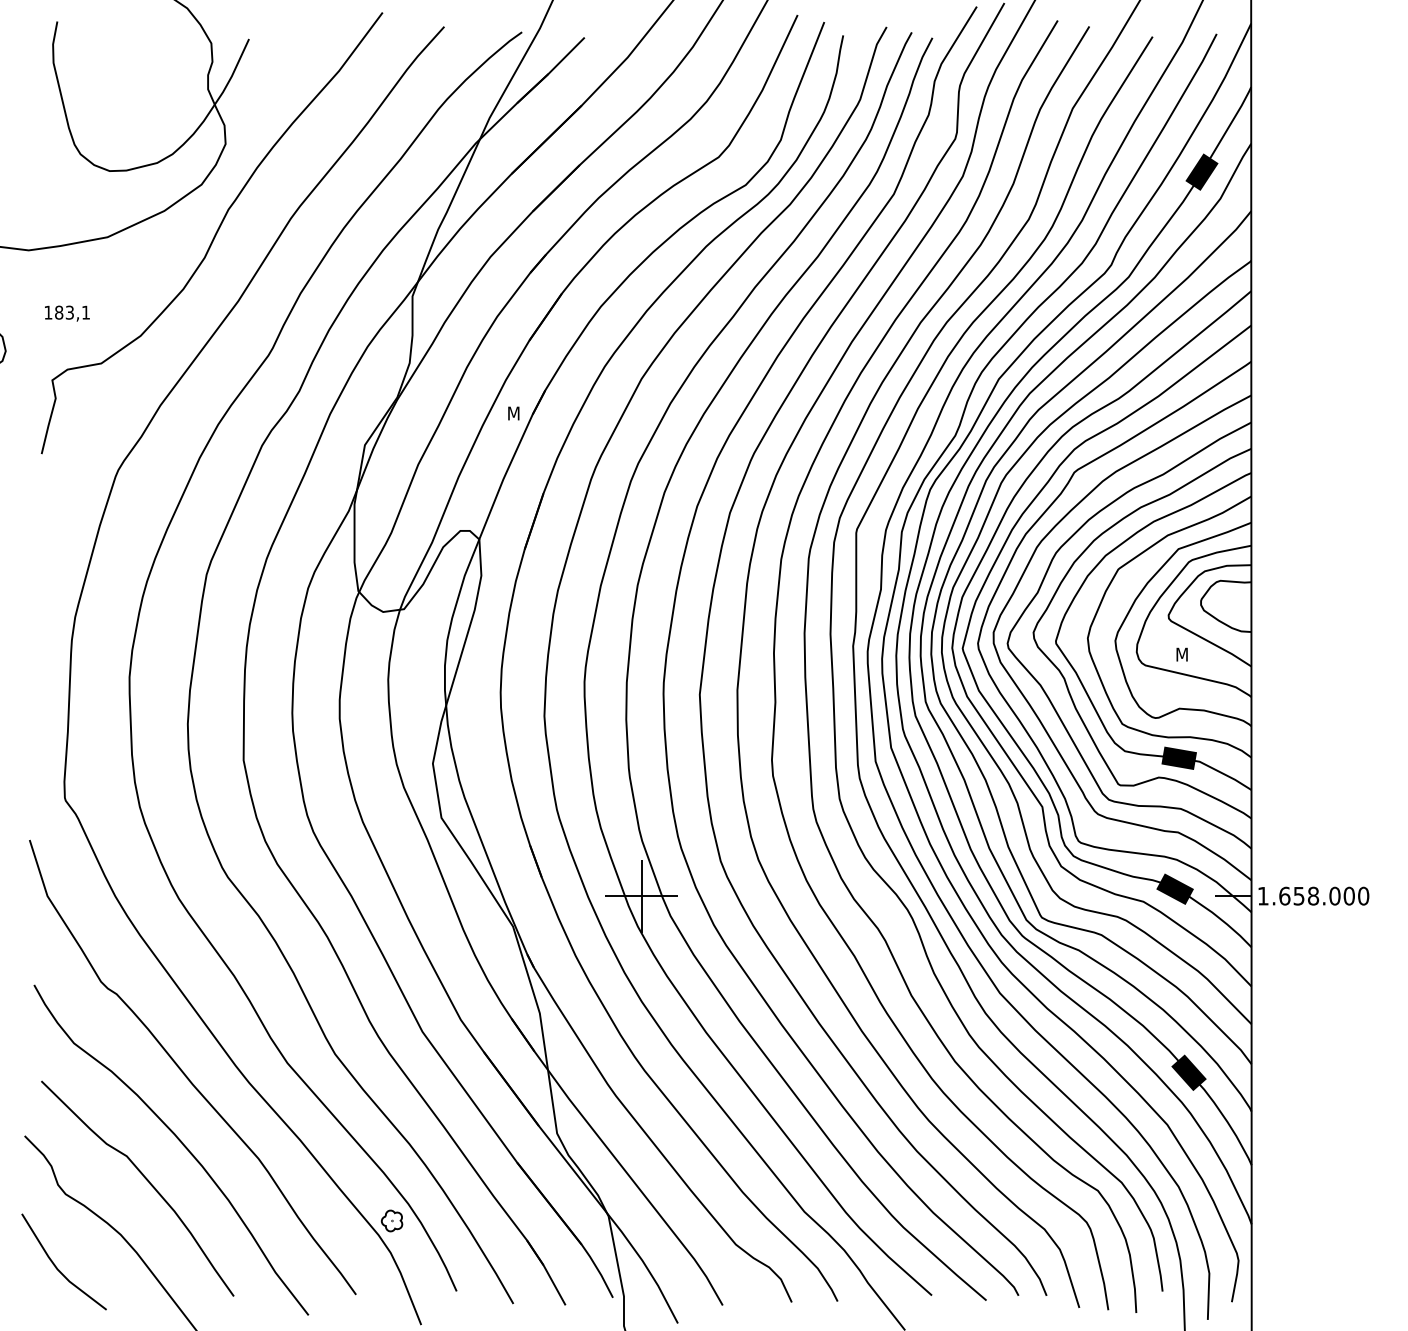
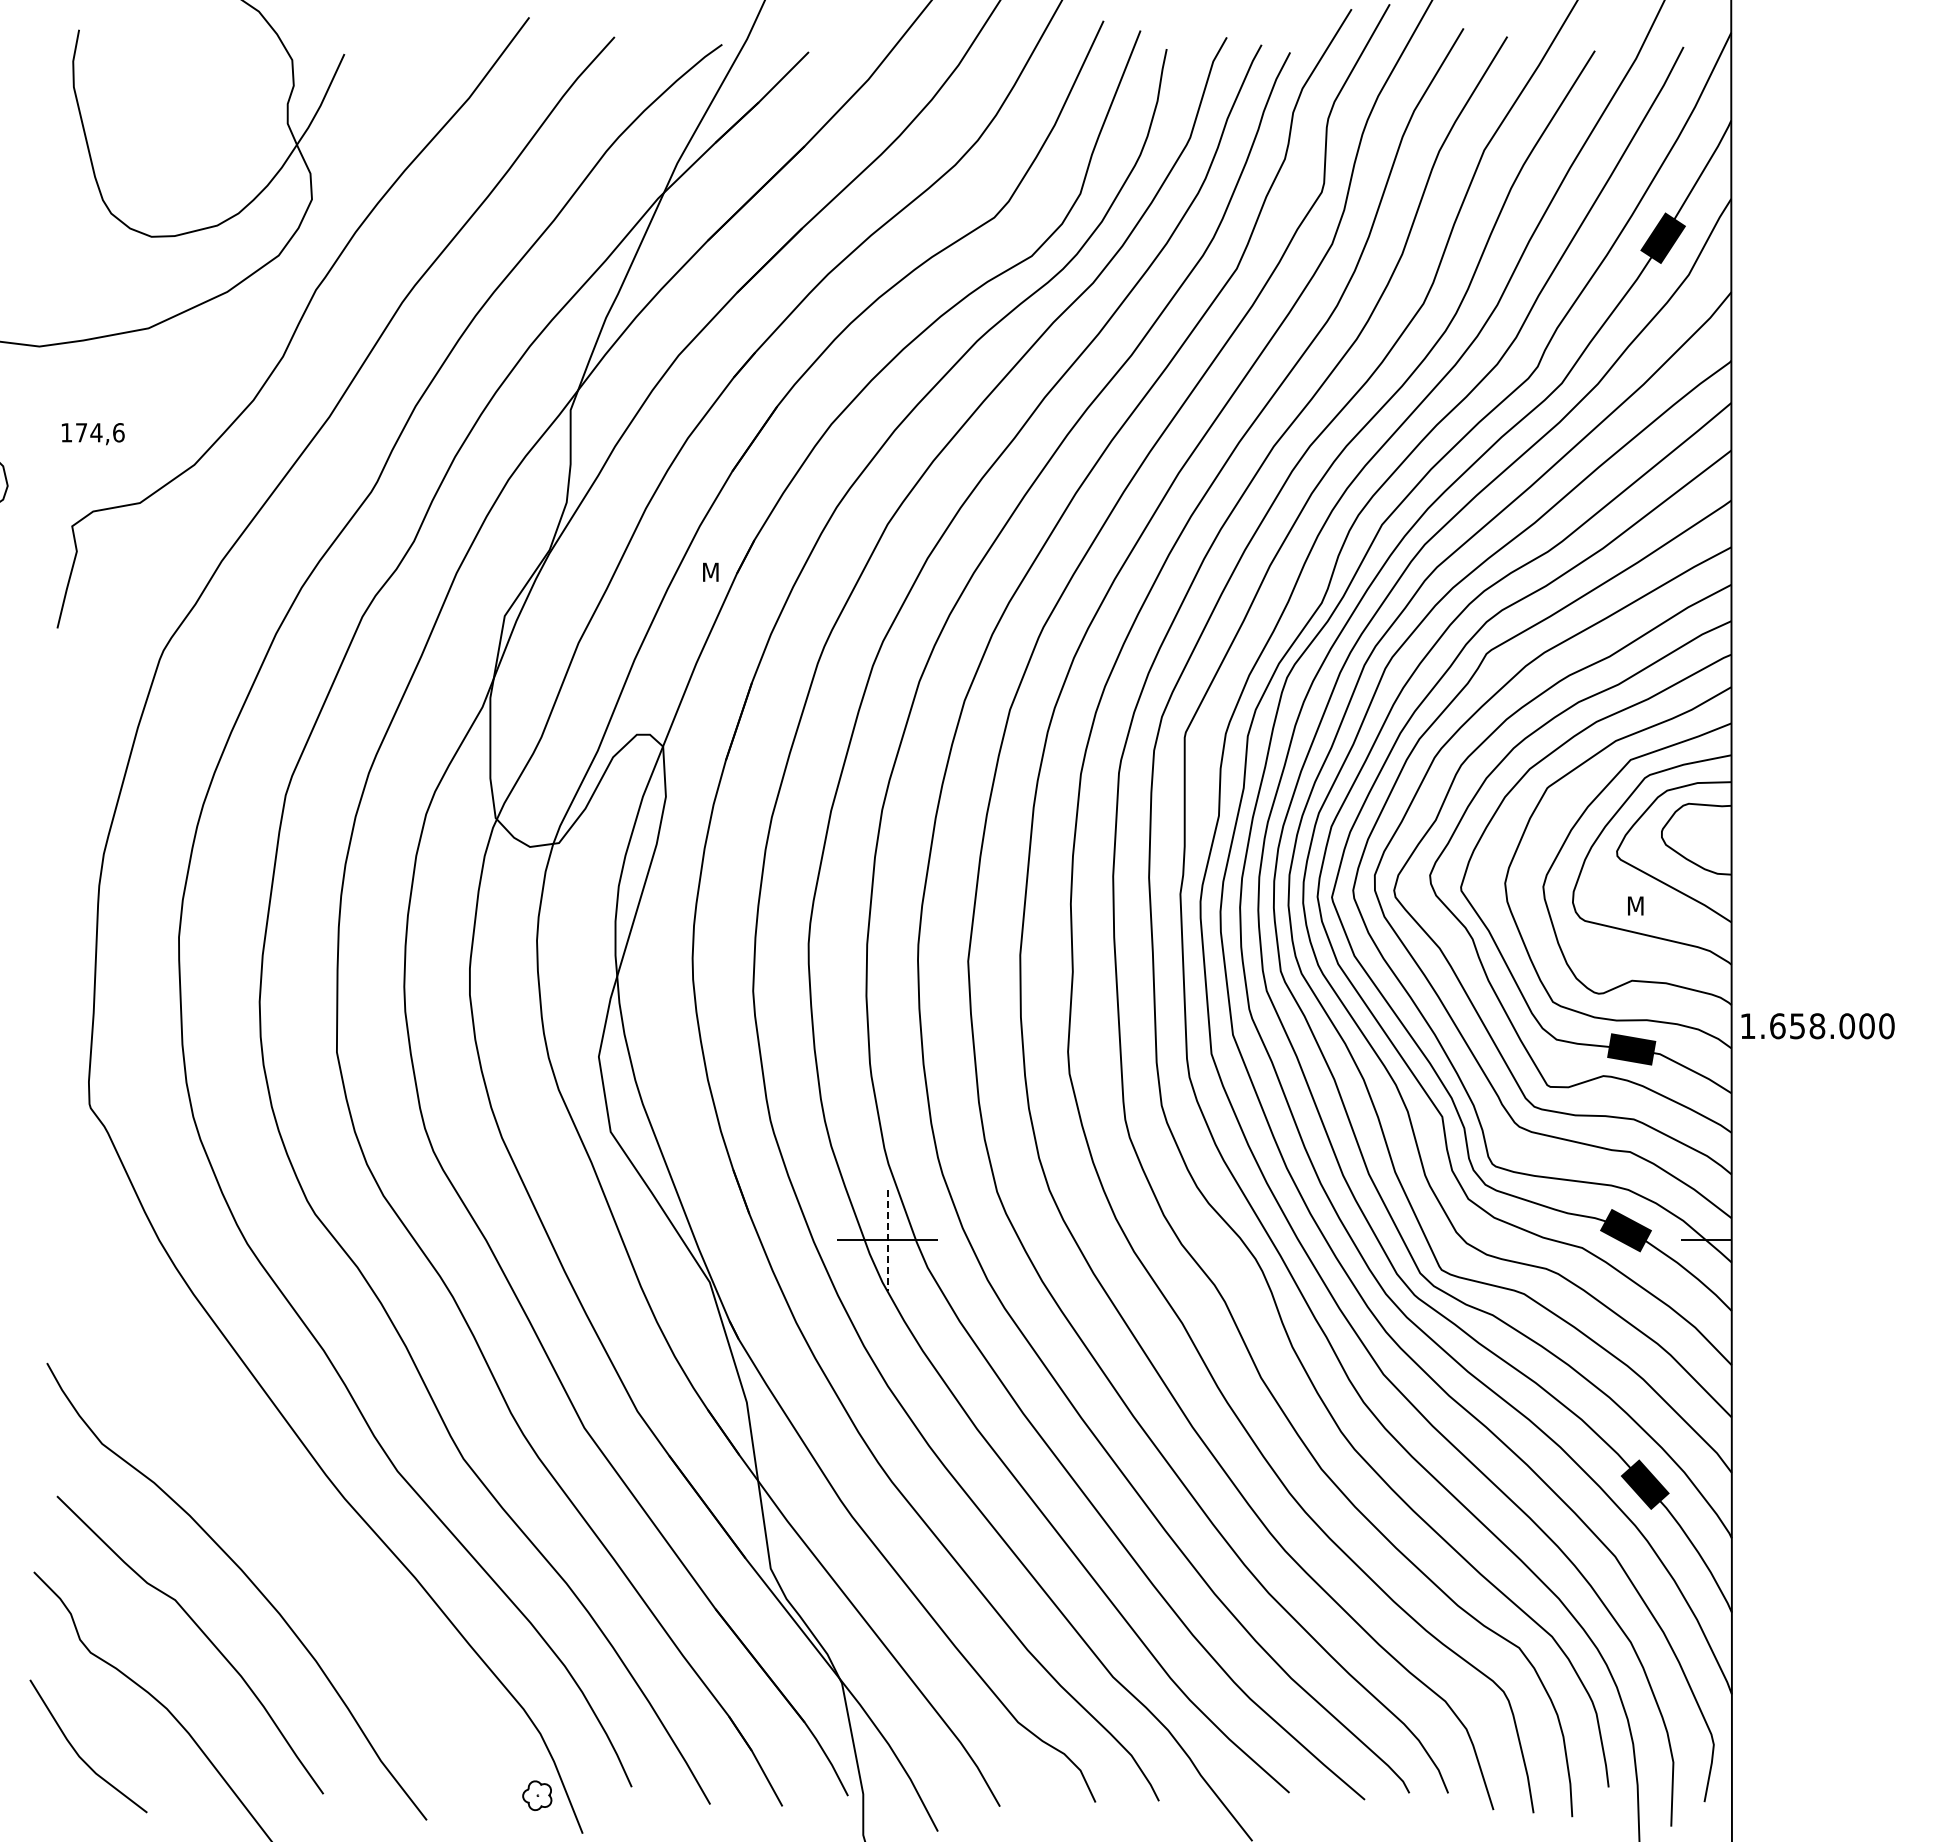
text: (72, 312) -> (99, 432), 183,1 -> 174,6
line: (641, 896) -> (887, 1240), solid -> dashed
text: (1313, 896) -> (1817, 1026), moved
curve: (185, 1074) -> (256, 1486), removed
part: (392, 1220) -> (537, 1795), moved

